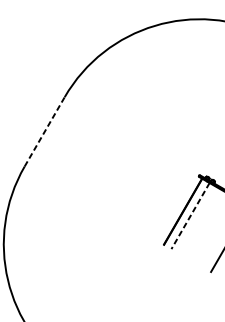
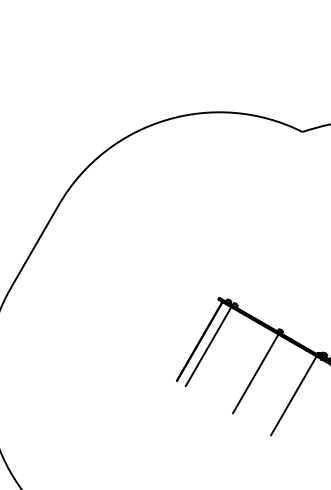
line: (44, 131) -> (34, 246), dashed -> solid
line: (190, 216) -> (208, 347), dashed -> solid

